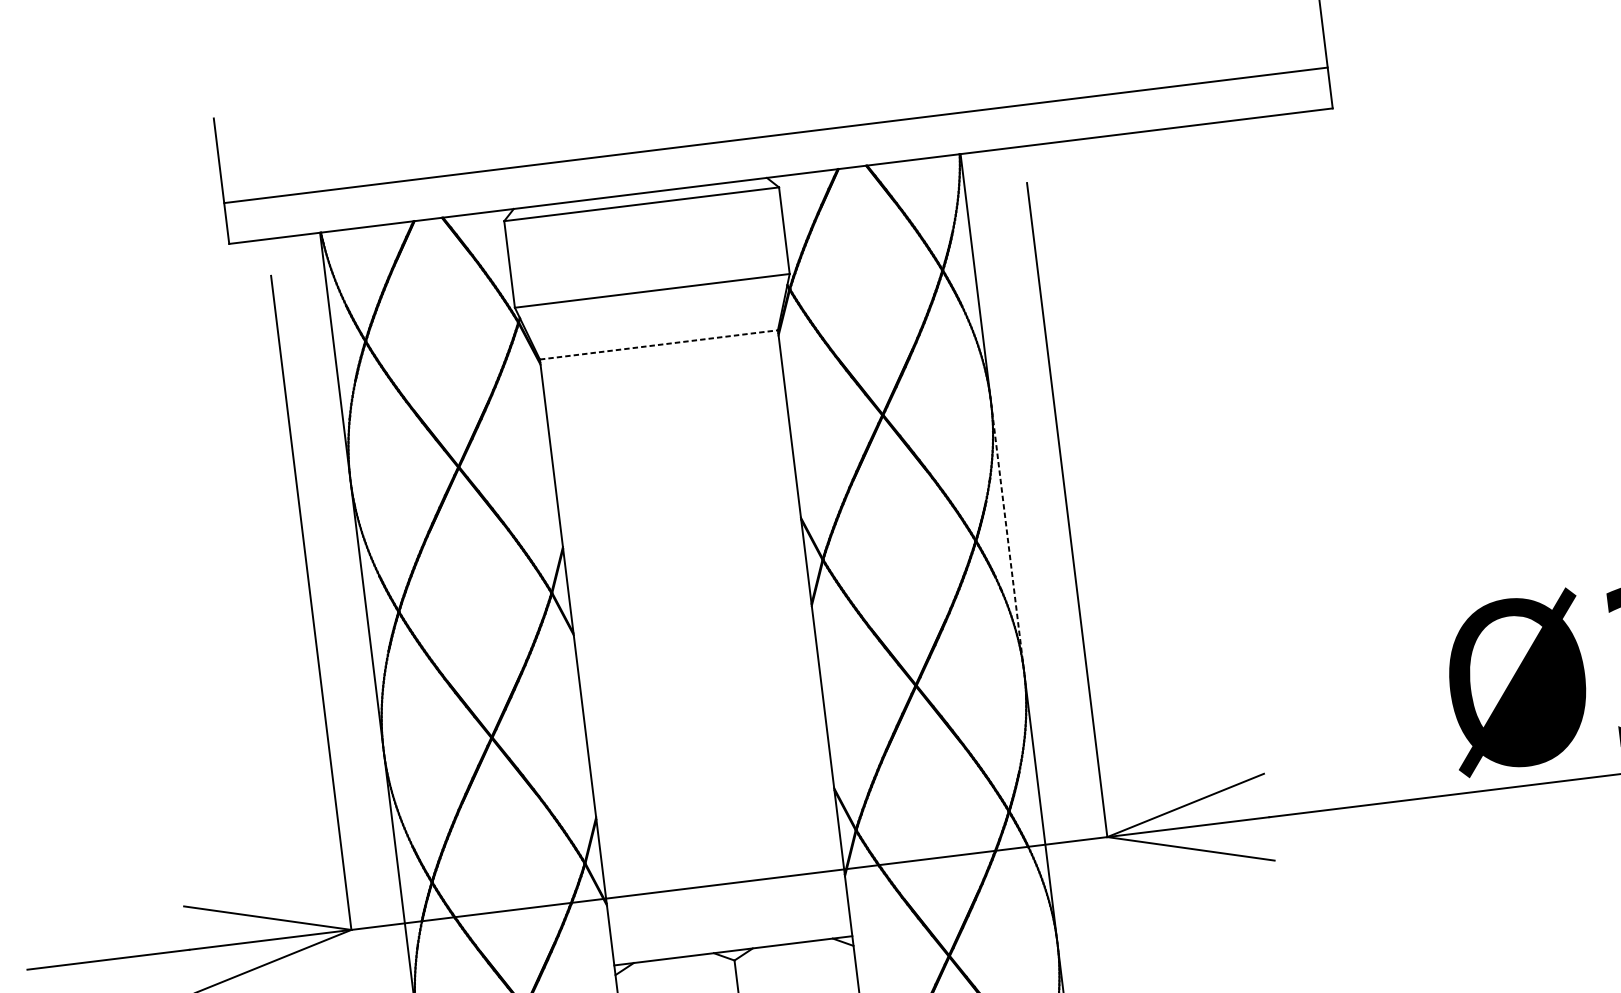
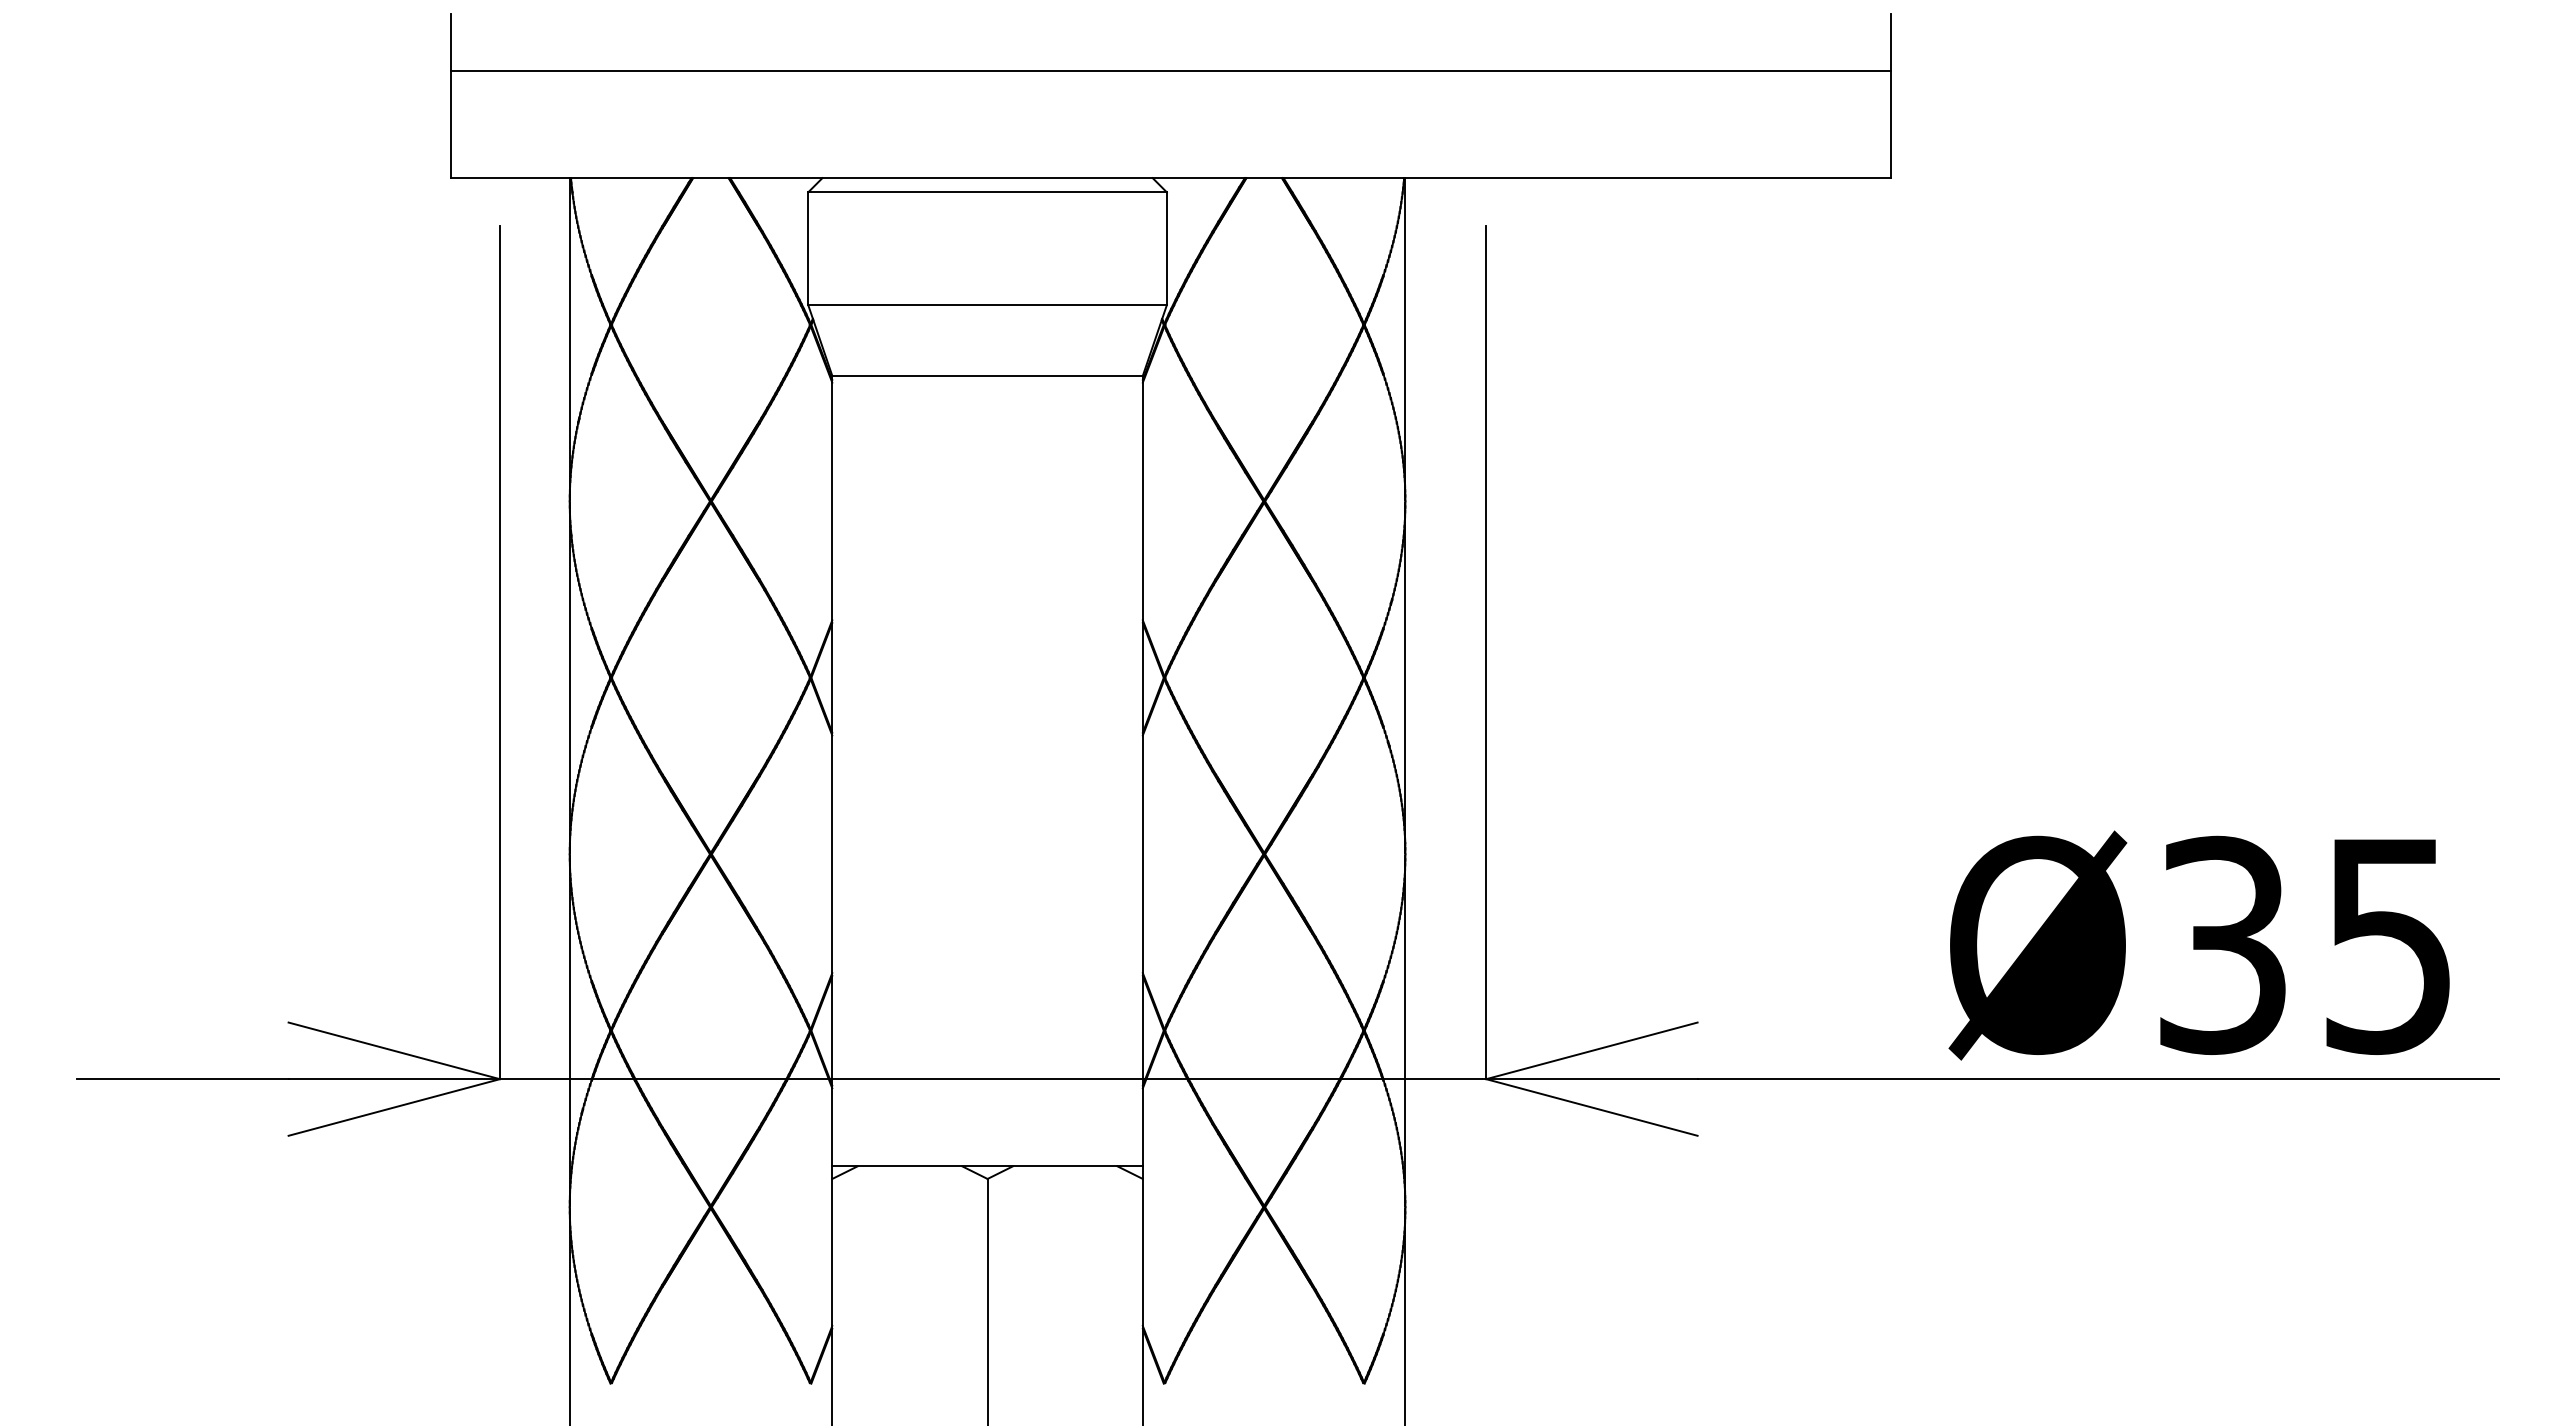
line: (775, 135) -> (1170, 70), moved
line: (659, 344) -> (988, 375), dashed -> solid
line: (1007, 536) -> (1405, 677), dashed -> solid

